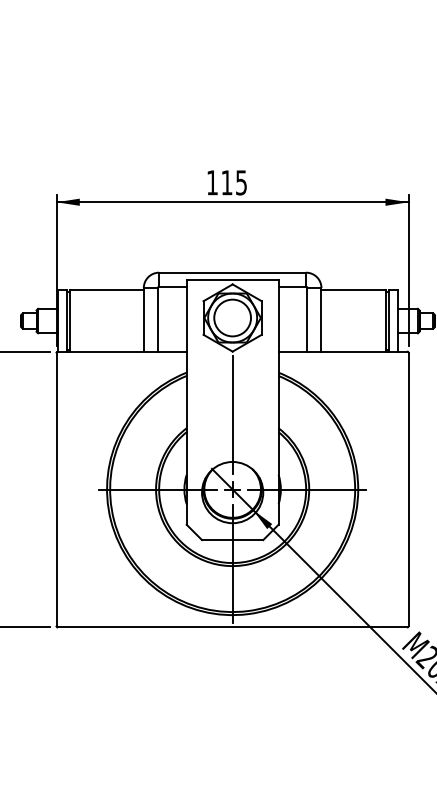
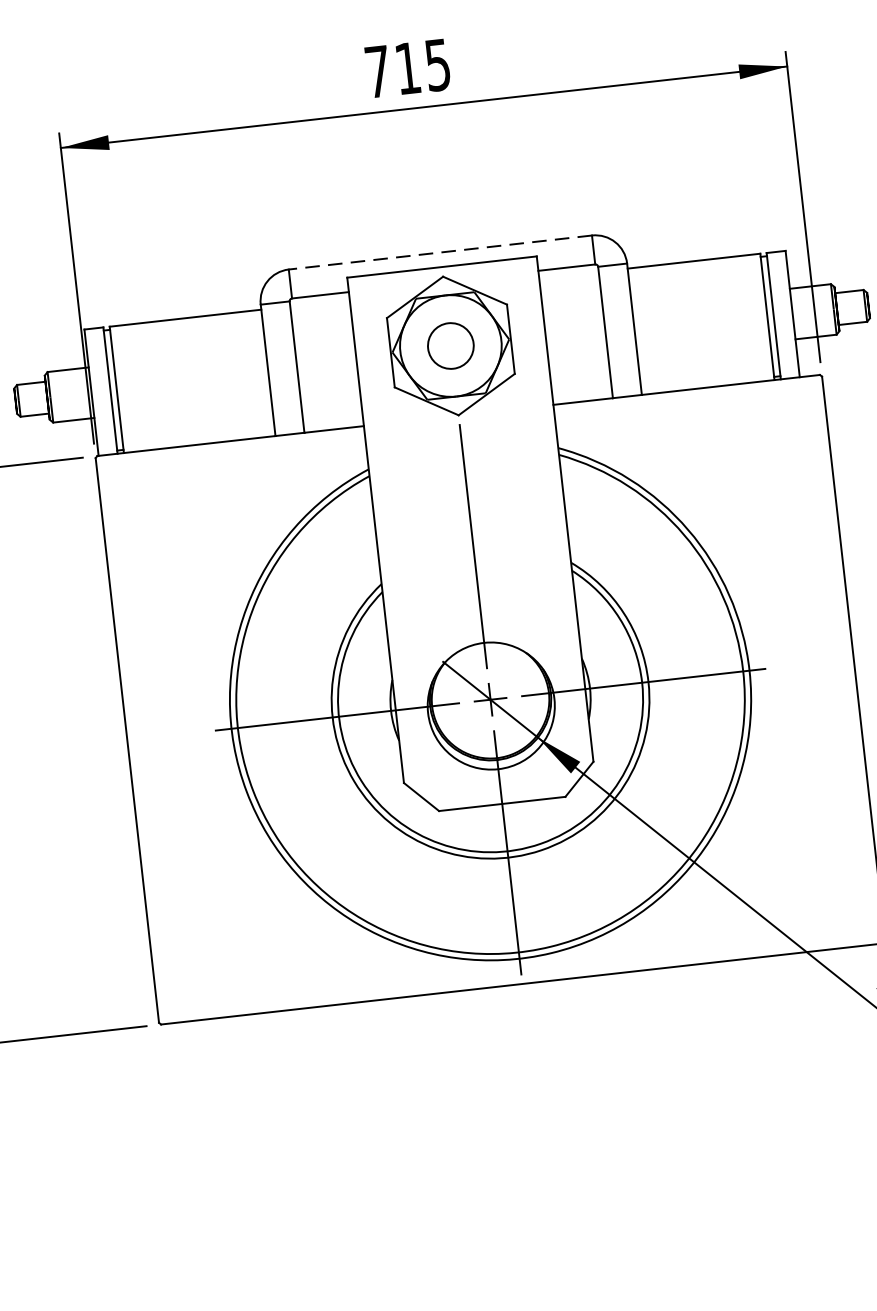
text: (212, 182) -> (377, 71), 115 -> 715
line: (232, 272) -> (440, 252), solid -> dashed
circle: (232, 317) -> (450, 344), size x0.6

